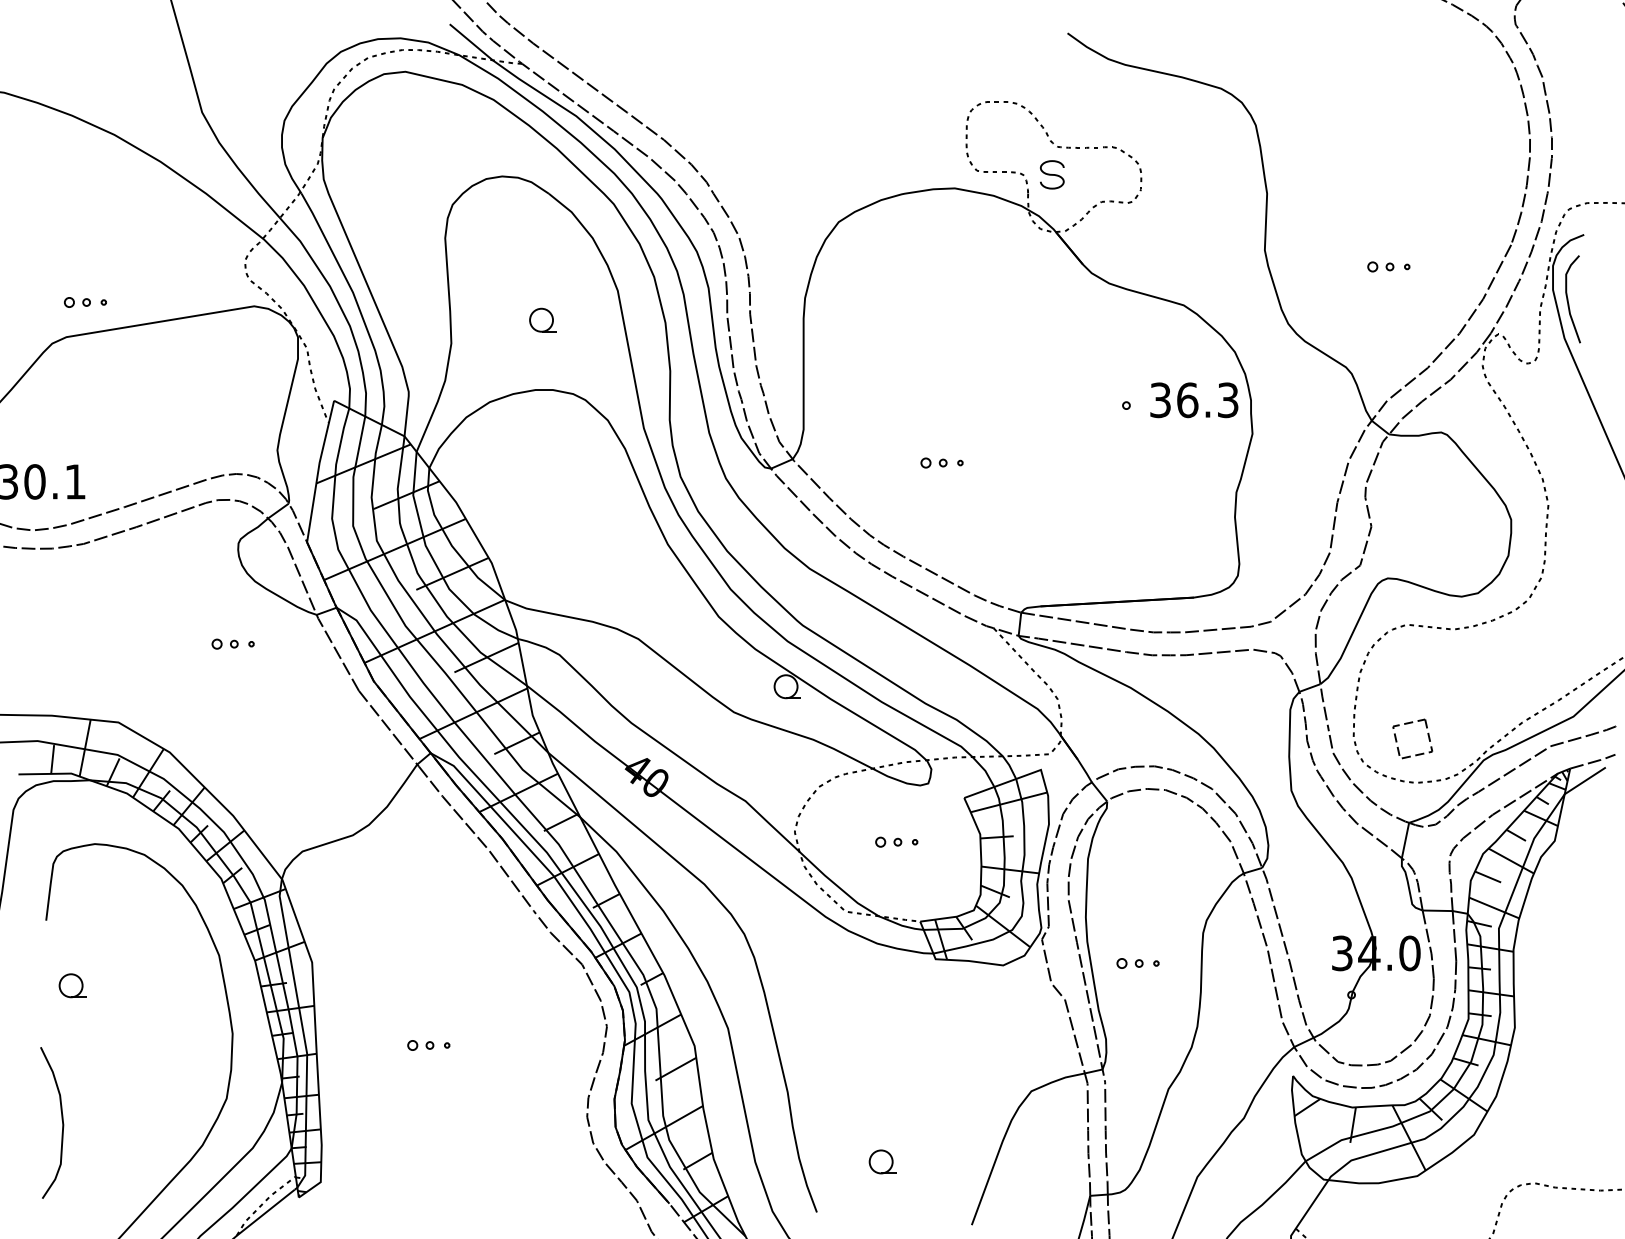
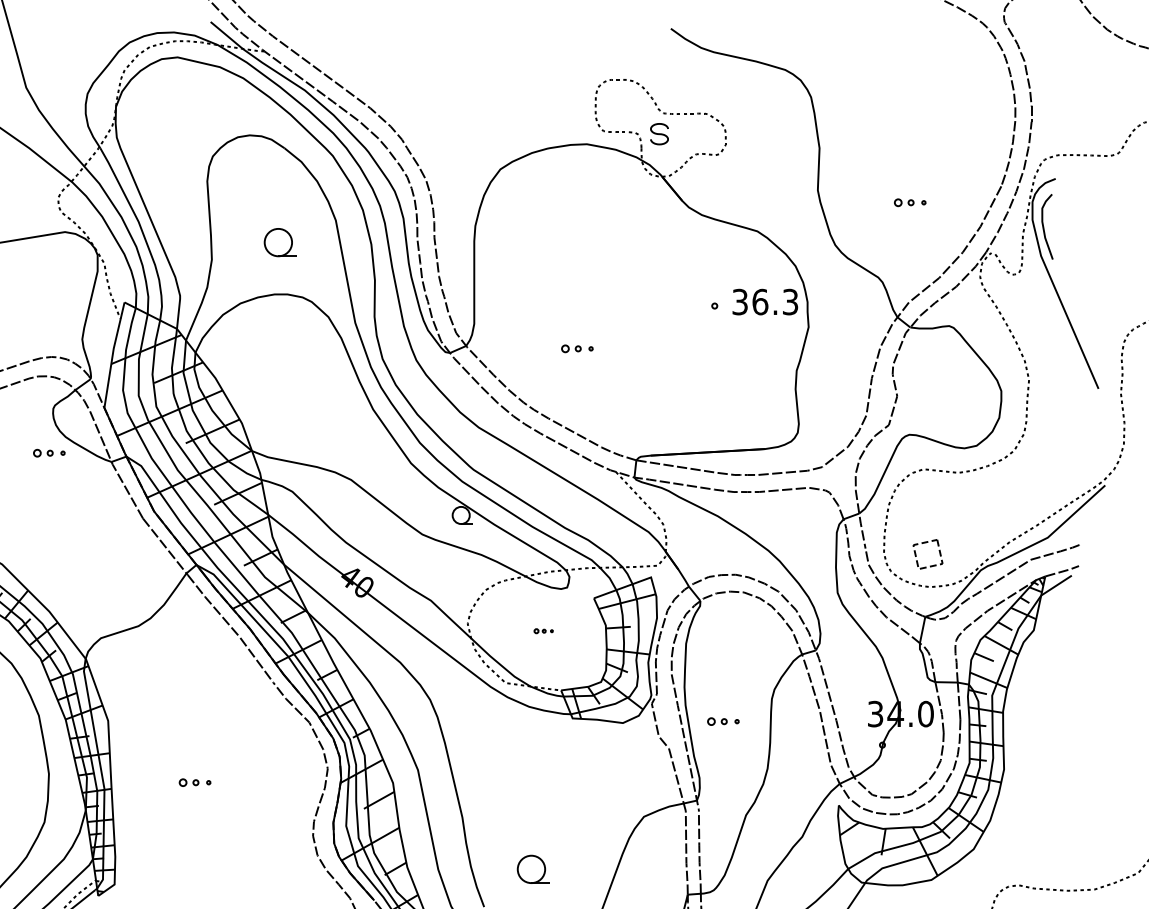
part: (542, 319) -> (279, 241), size x1.6
part: (232, 643) -> (48, 452), moved
part: (896, 841) -> (543, 630), size x0.6
part: (882, 1161) -> (533, 869), size x1.6

